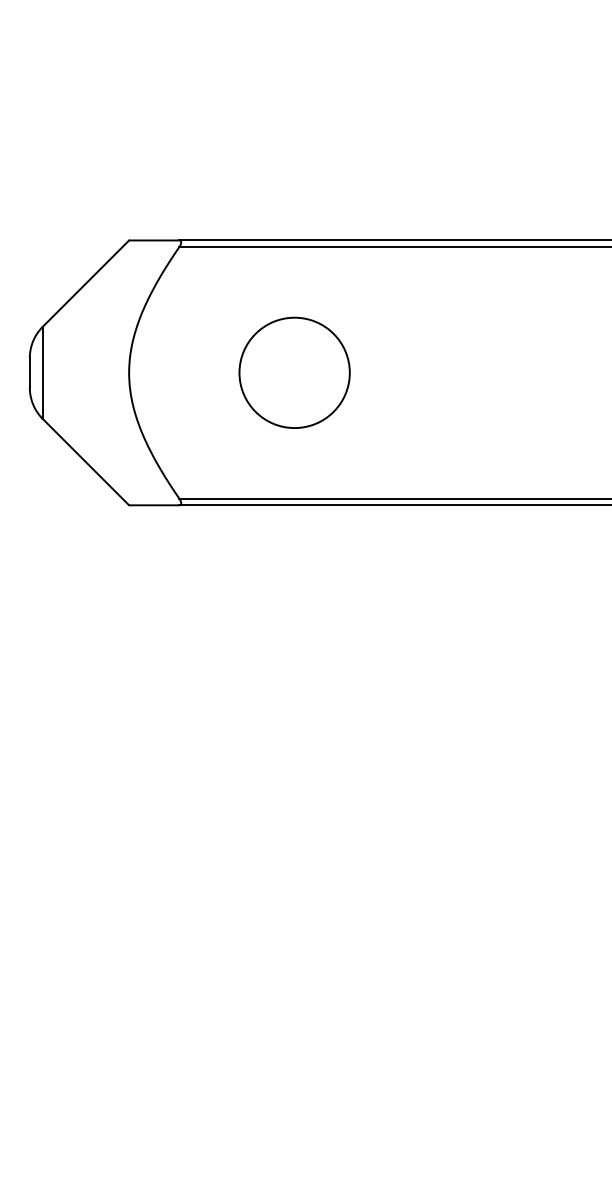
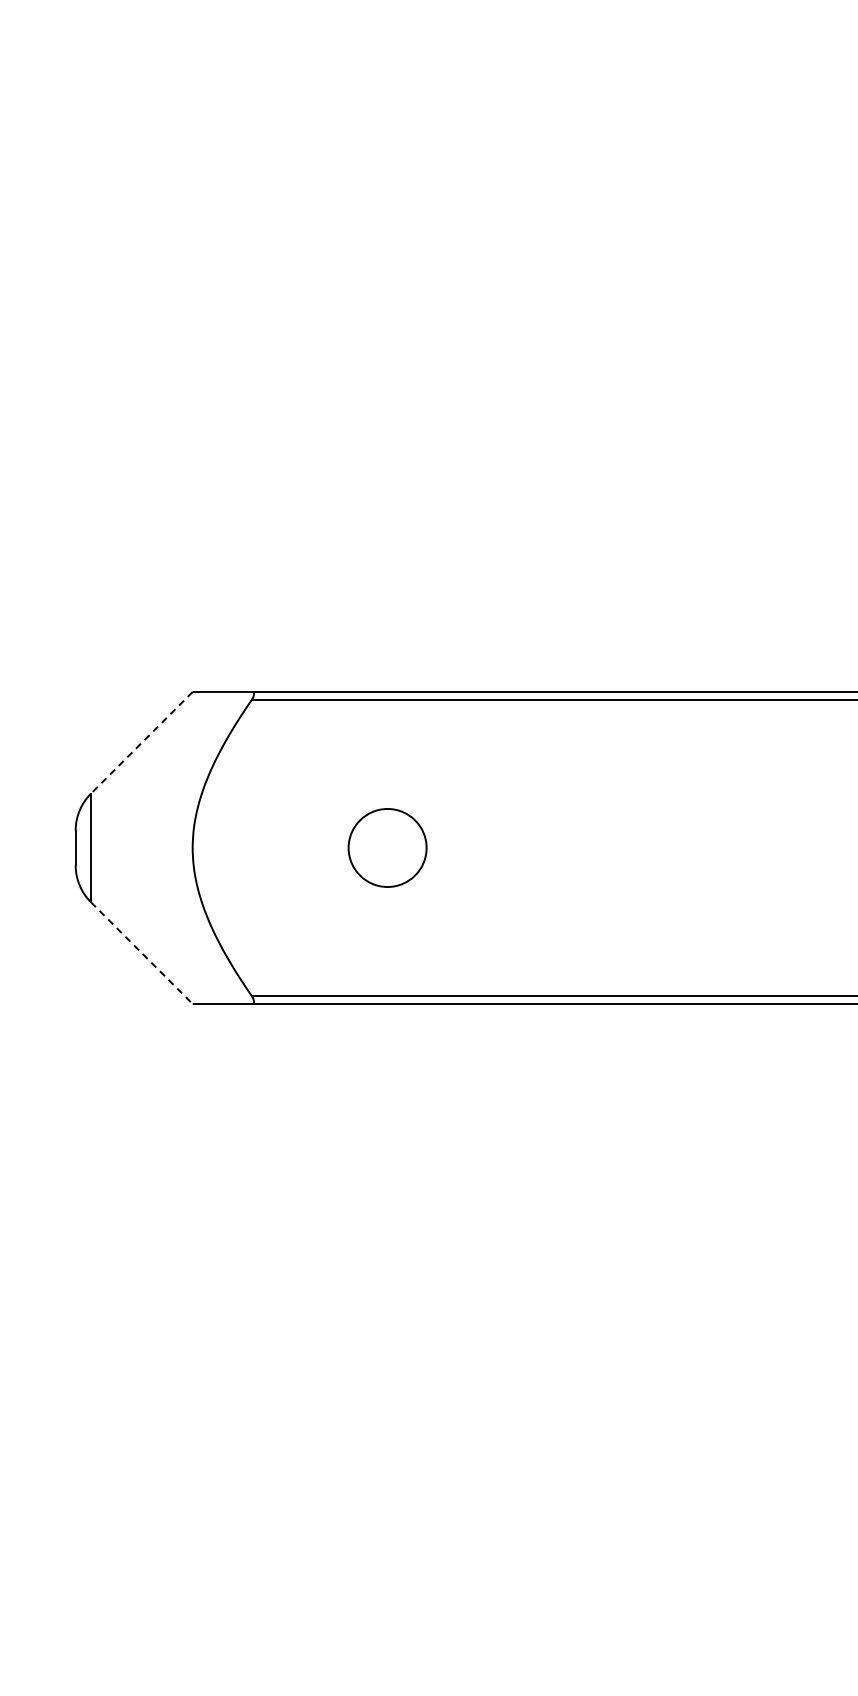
line: (85, 283) -> (141, 742), solid -> dashed
circle: (294, 372) -> (387, 847), size x0.6
line: (85, 462) -> (141, 953), solid -> dashed

